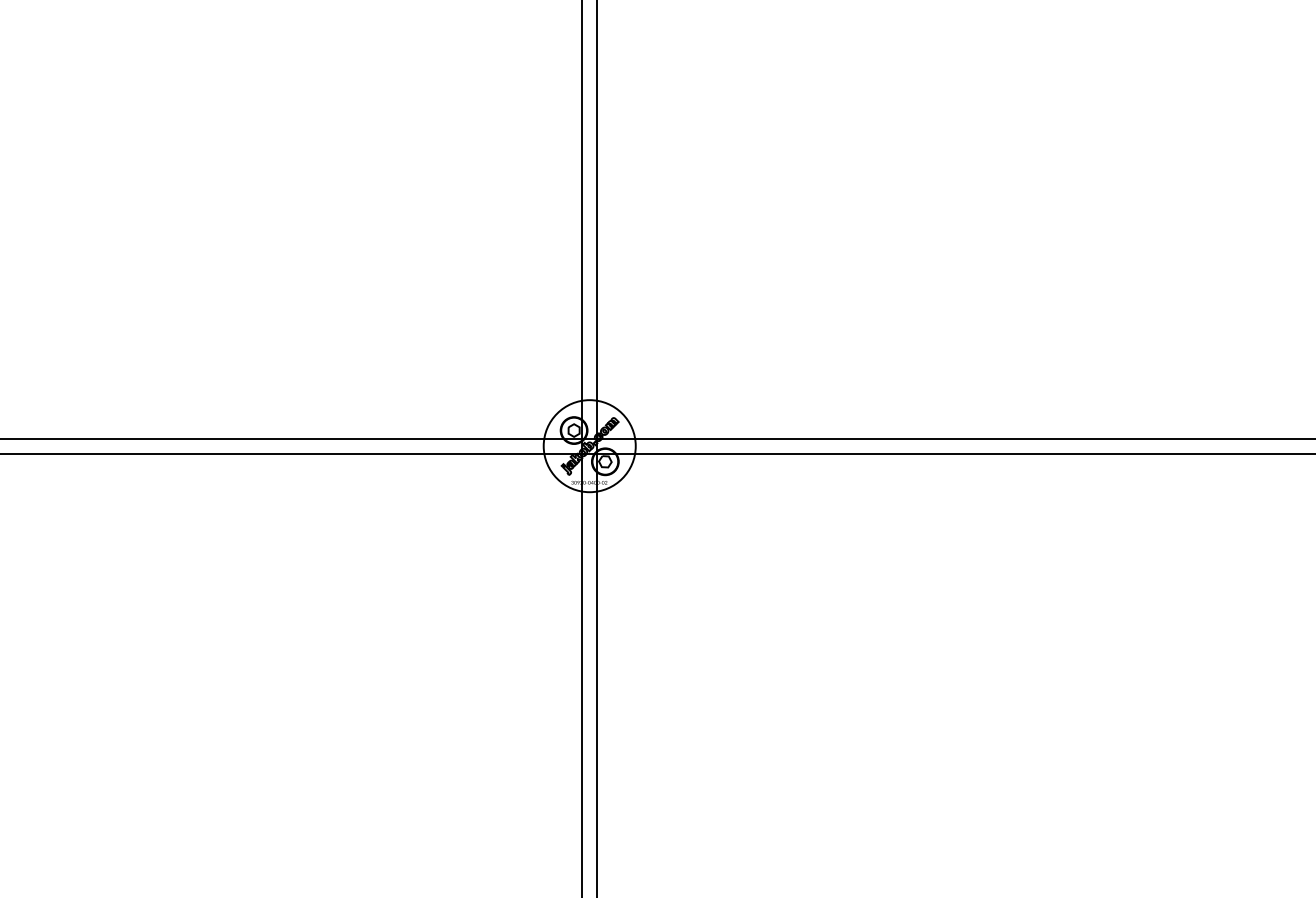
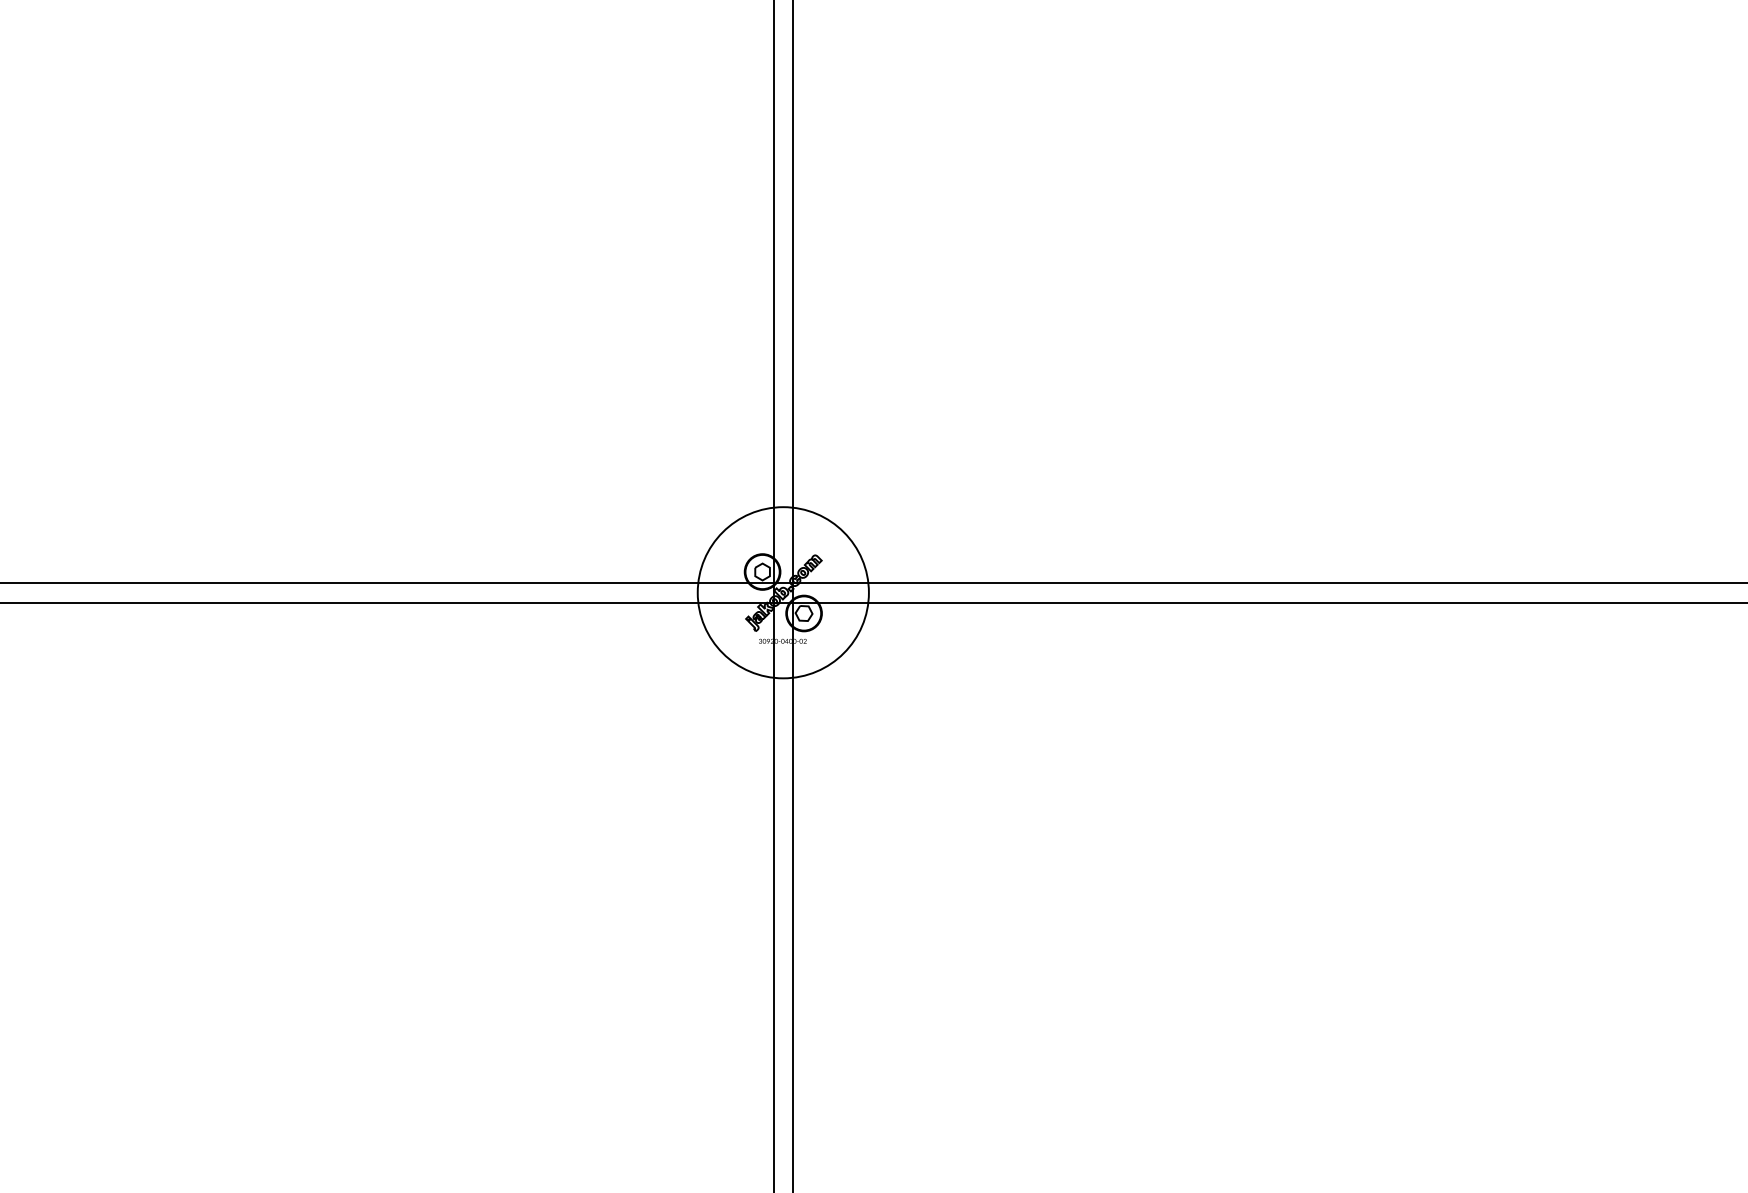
circle: (589, 445) -> (783, 592), size x1.4

